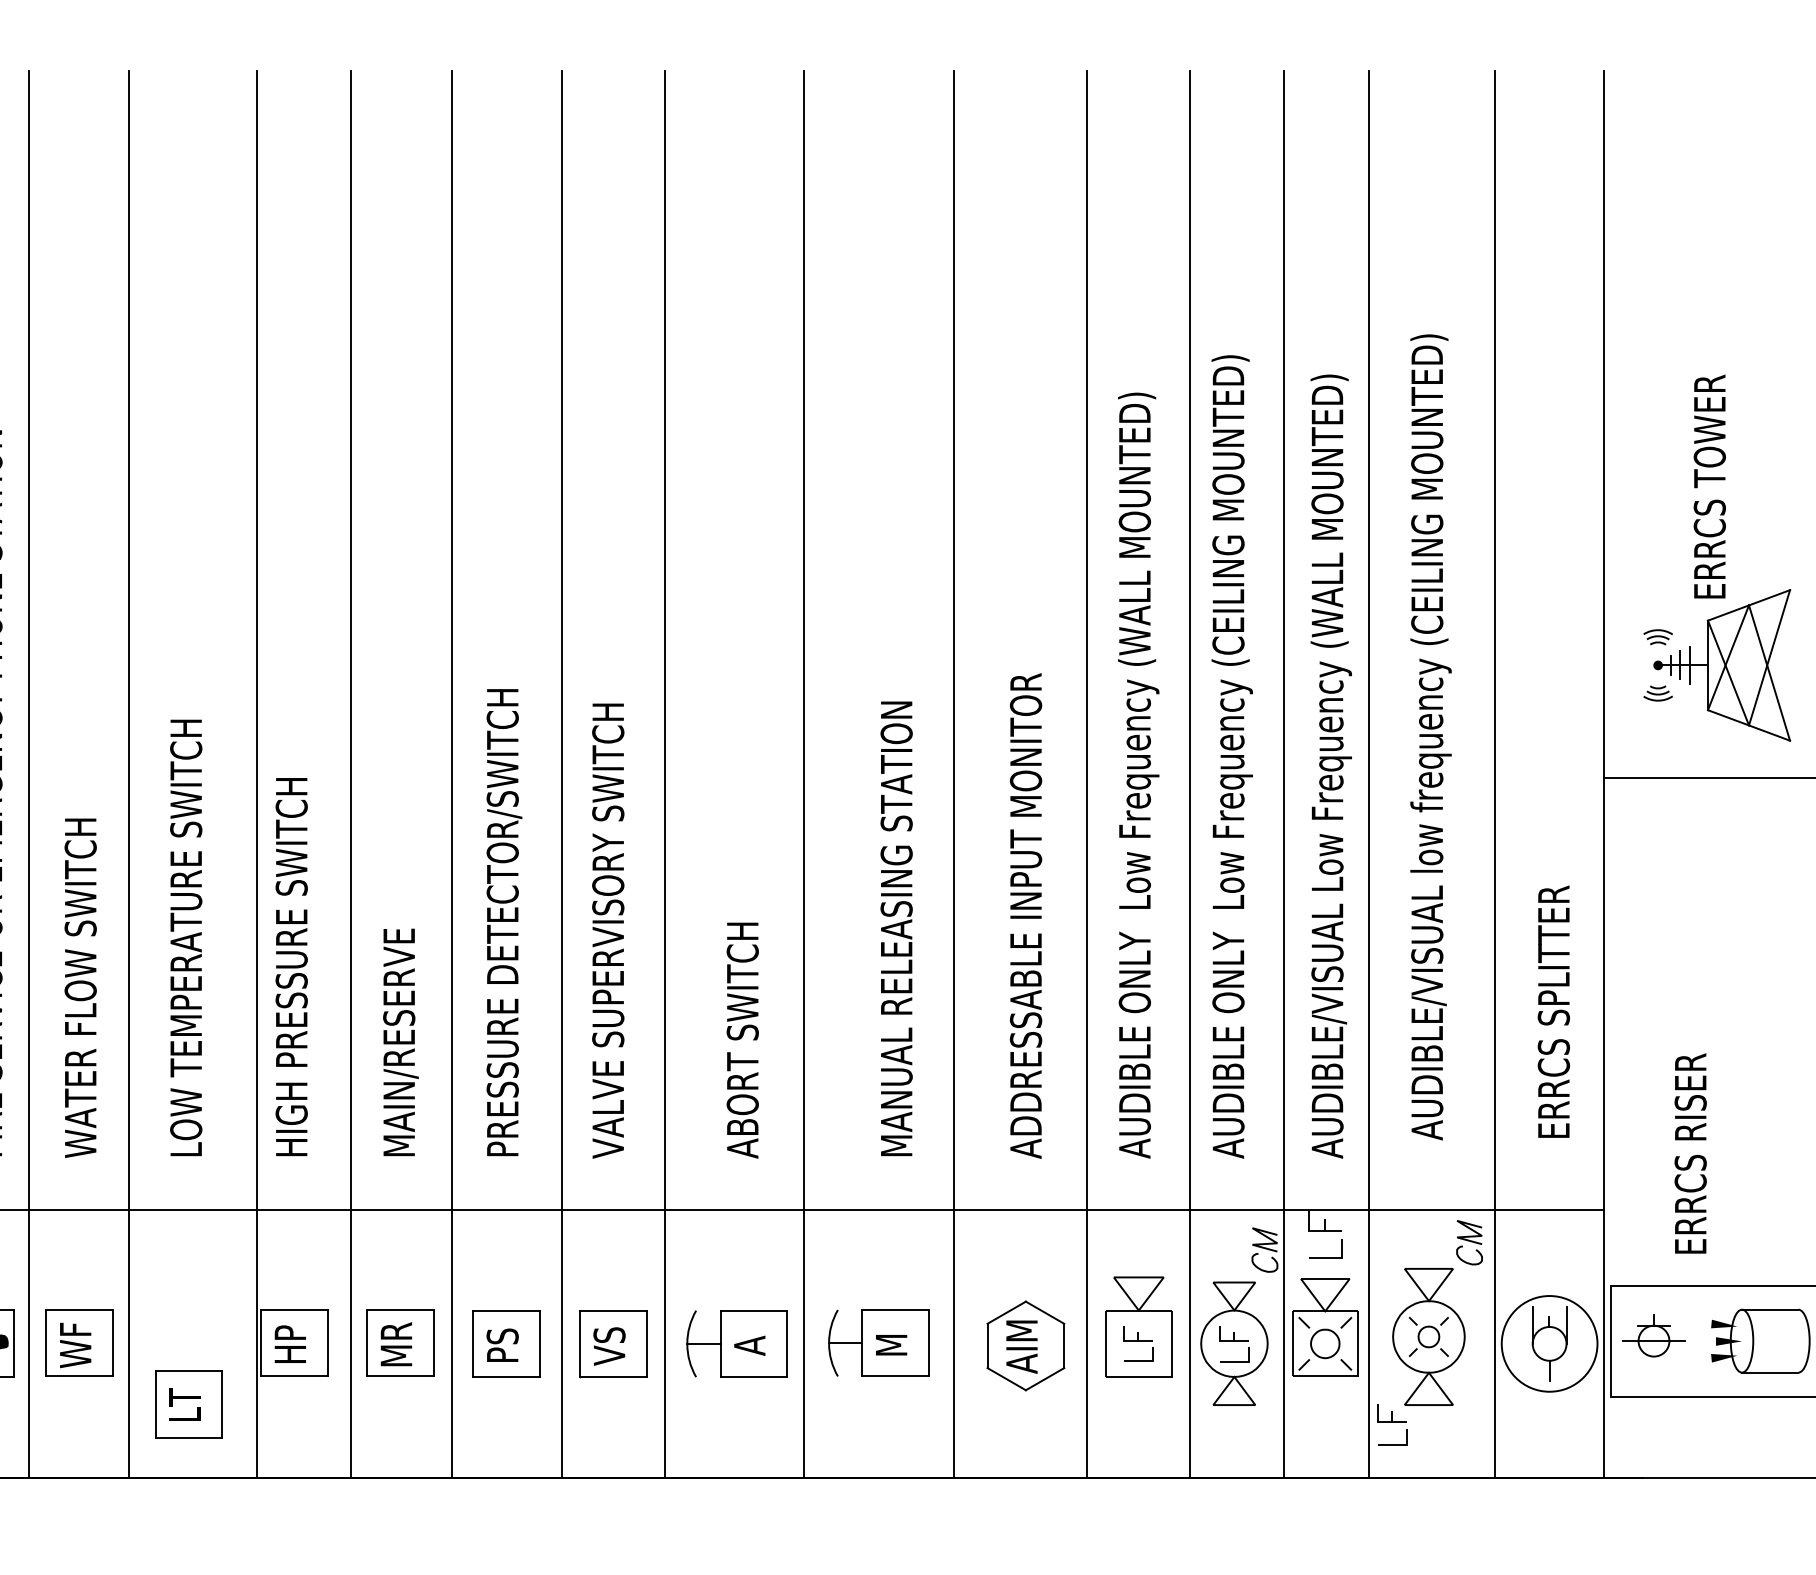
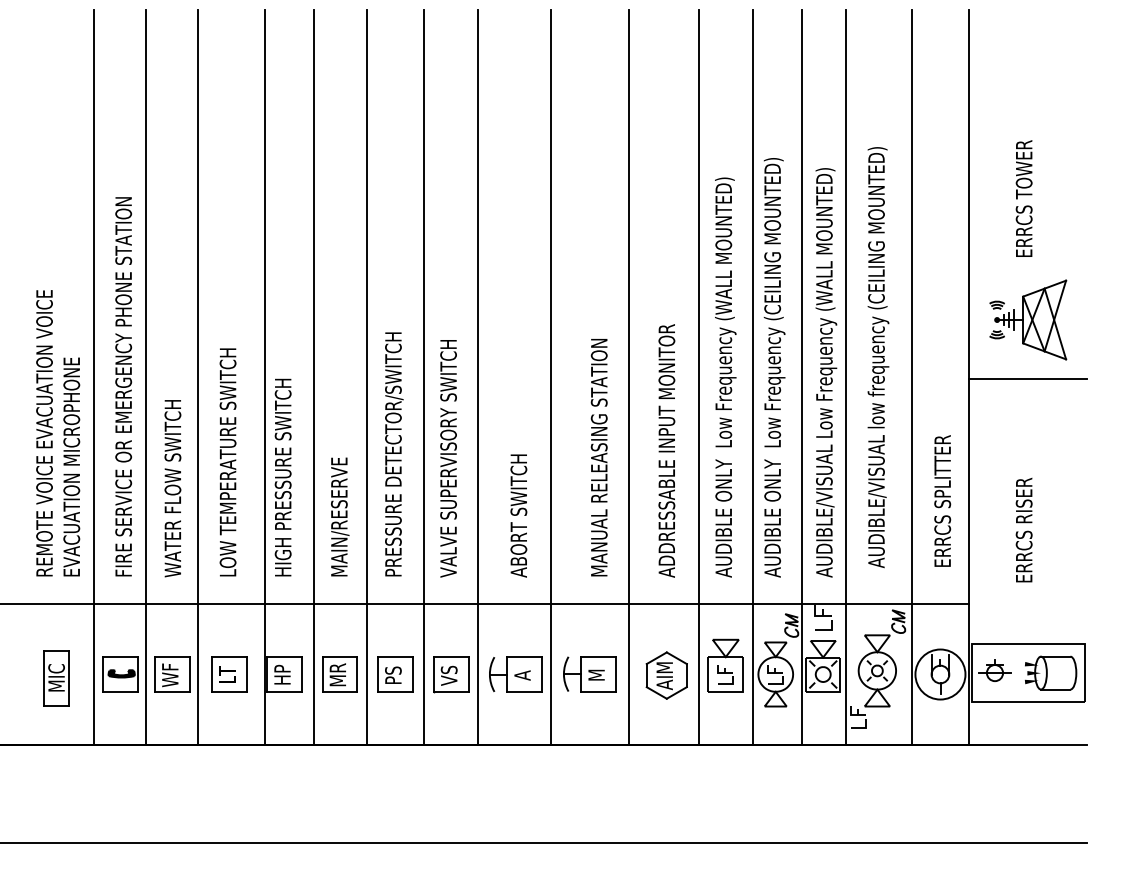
text: (1708, 486) -> (1023, 198), moved
text: (1689, 1154) -> (1023, 530), moved
part: (188, 1405) -> (229, 674), moved

